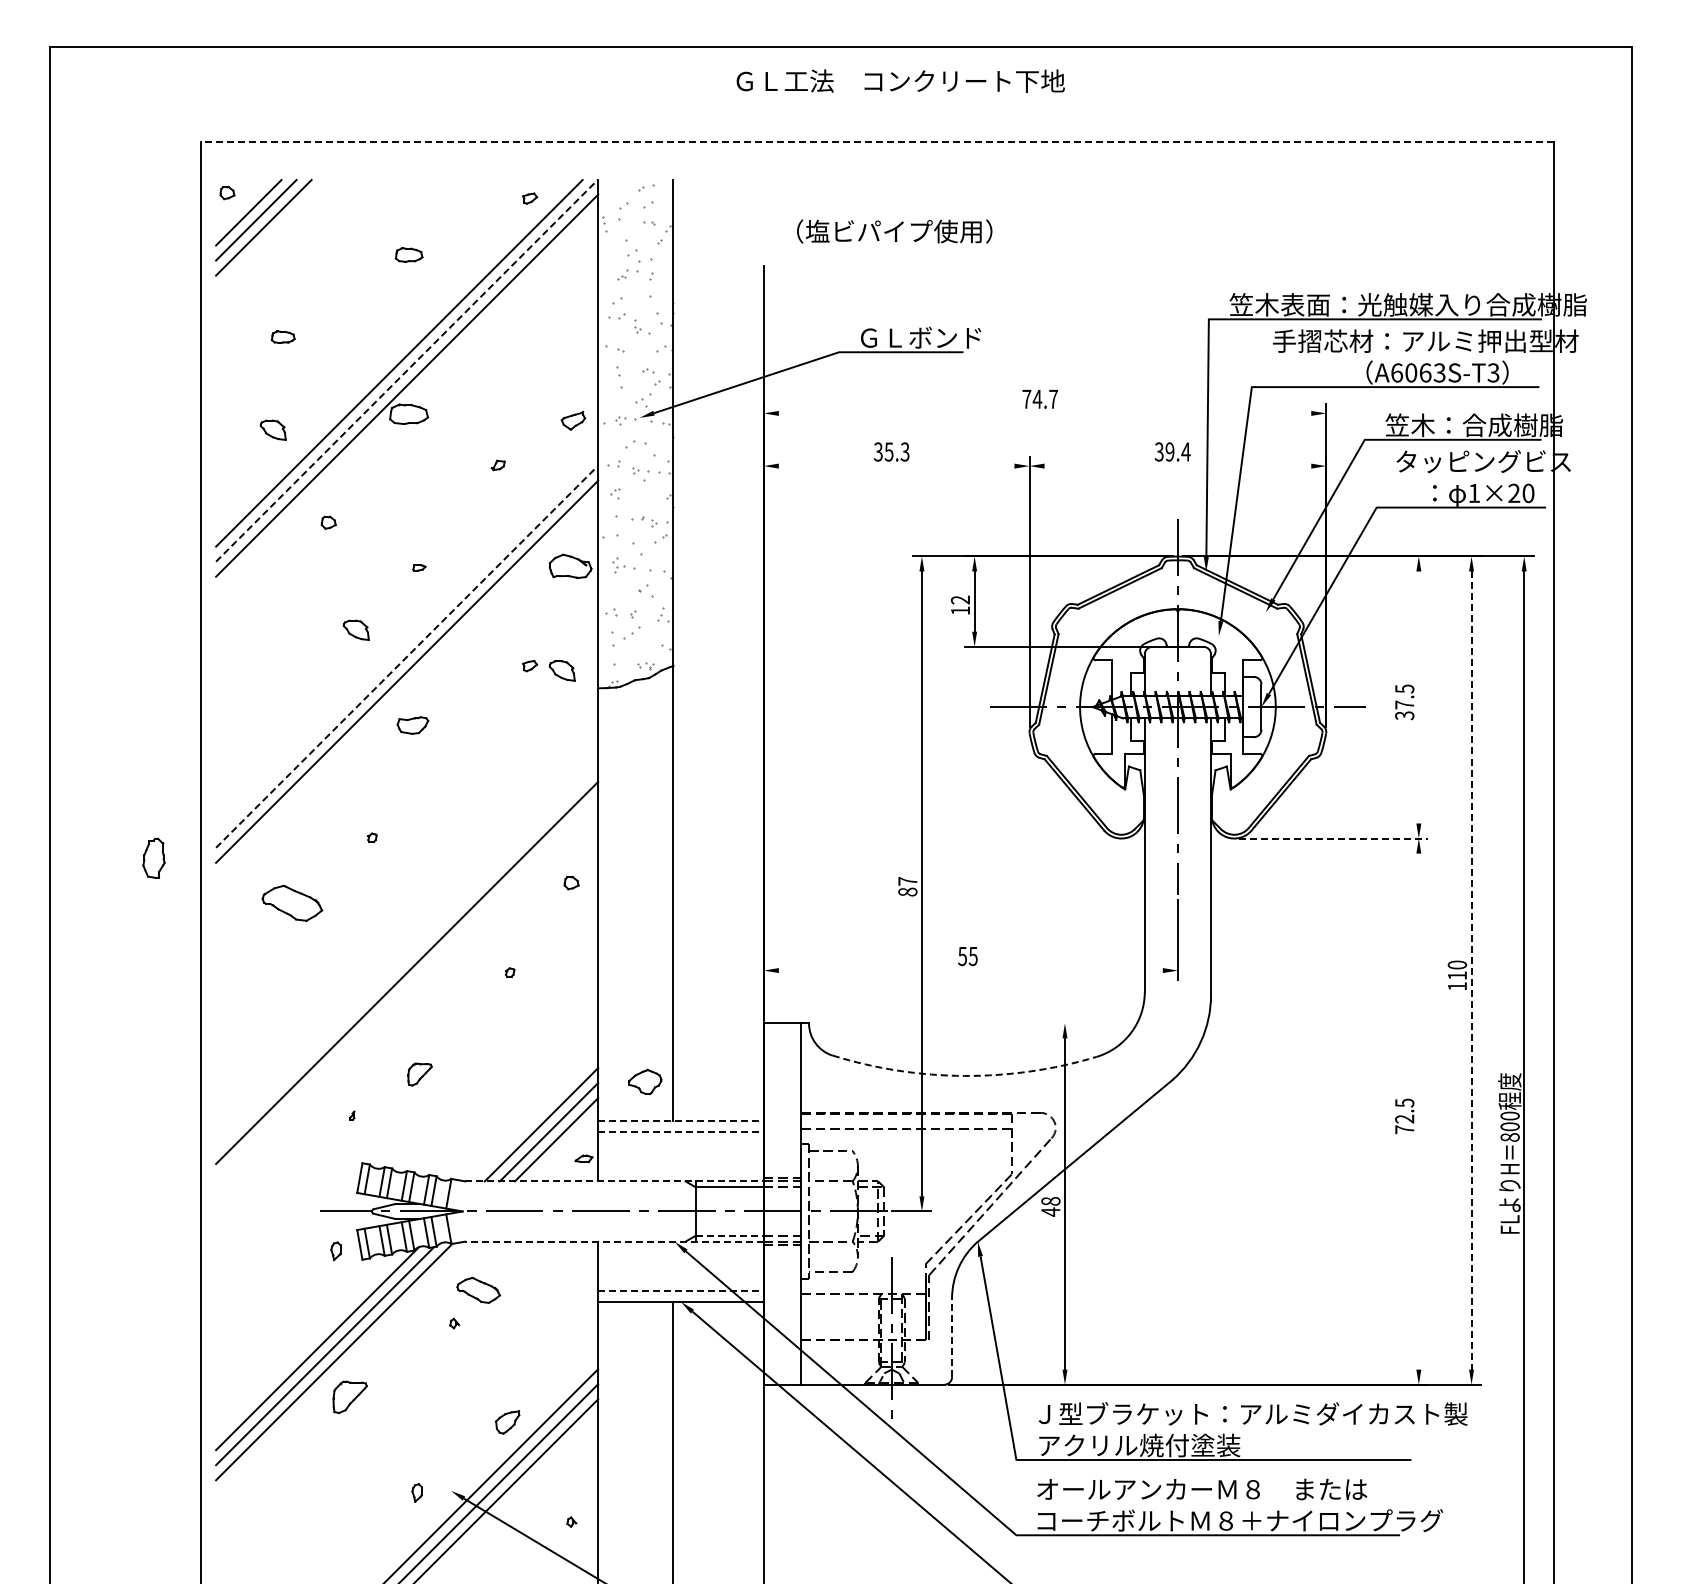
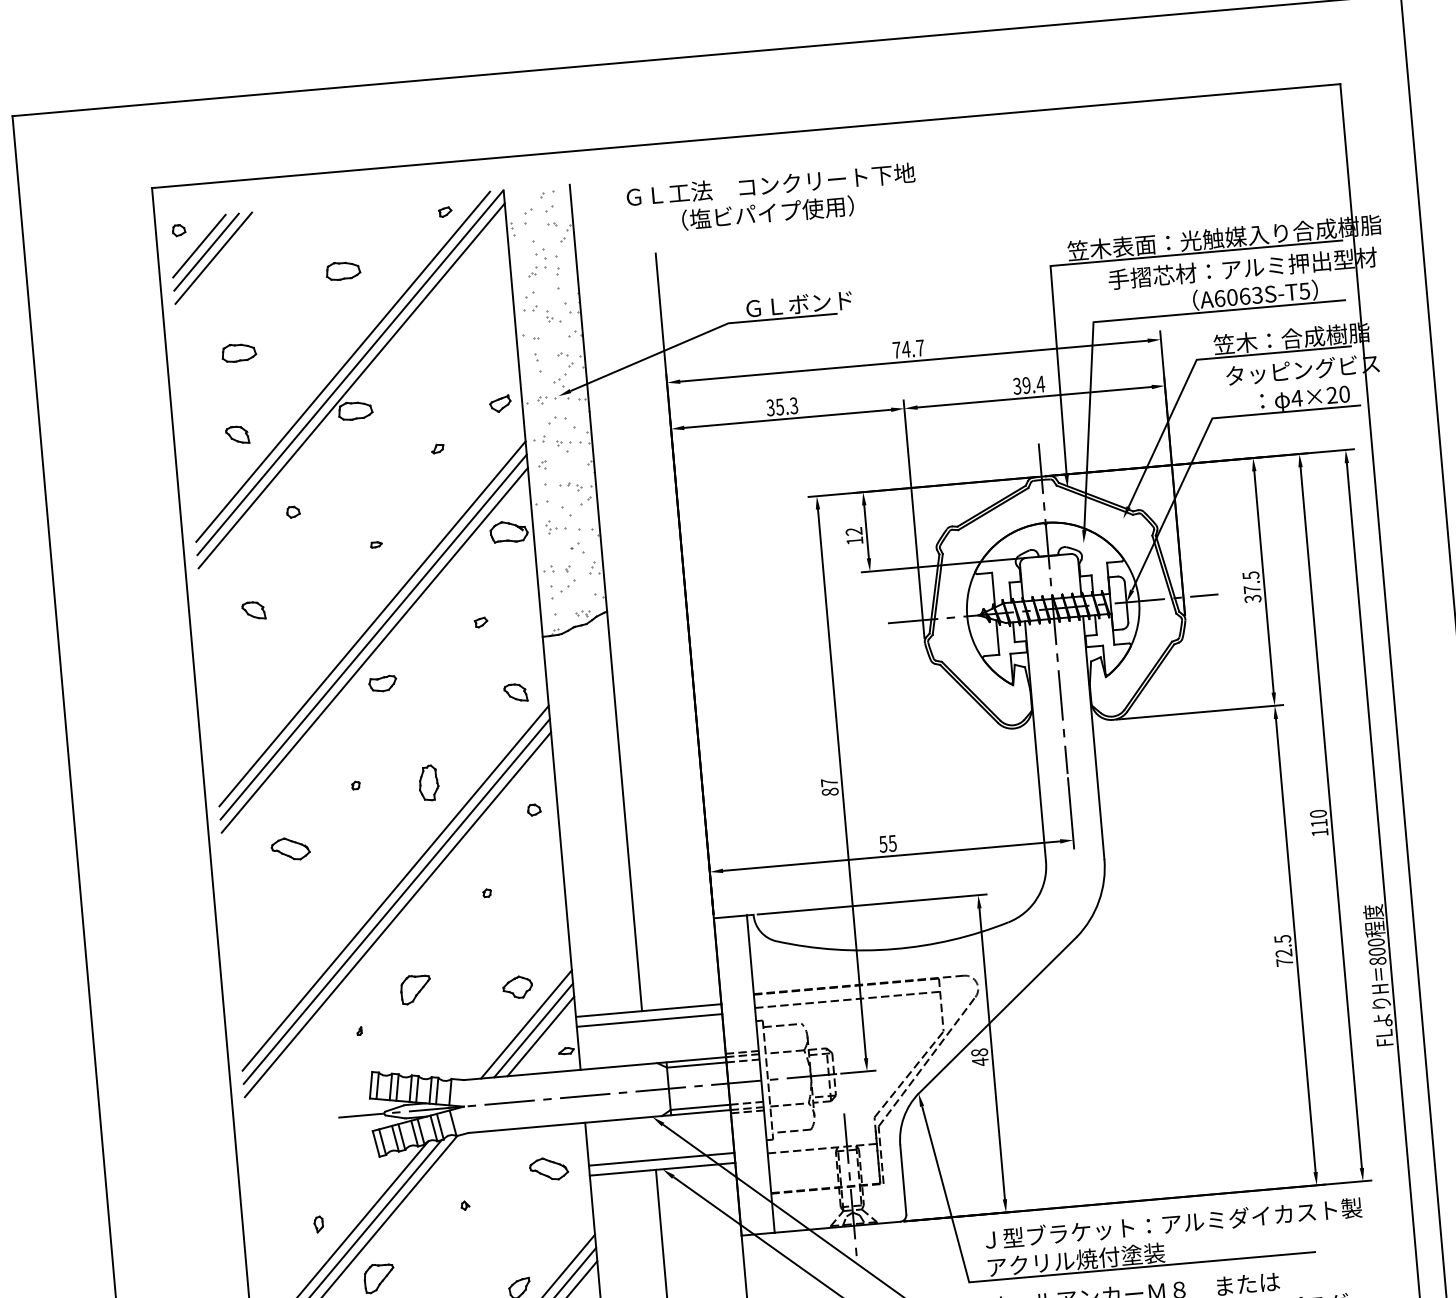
text: (900, 80) -> (770, 184), moved
line: (877, 142) -> (746, 136), dashed -> solid
part: (409, 254) -> (343, 270), size x1.43
part: (283, 336) -> (239, 352), size x1.67
line: (406, 370) -> (349, 372), dashed -> solid
text: (1493, 372) -> (1304, 290), A6063S-T3 -> A6063S-T5
line: (1044, 413) -> (913, 361), added
line: (896, 466) -> (787, 419), added
line: (1177, 466) -> (1034, 397), added
text: (1473, 493) -> (1296, 398), 1×20 -> 4×20
part: (355, 629) -> (253, 610), moved
line: (407, 656) -> (372, 623), dashed -> solid
part: (561, 670) -> (515, 692), moved
line: (407, 686) -> (375, 649), added
line: (1418, 697) -> (1263, 581), added
line: (1333, 838) -> (1199, 712), dashed -> solid
part: (153, 857) -> (428, 782), moved
part: (292, 902) -> (290, 848), size x0.71
line: (407, 957) -> (395, 887), added
line: (970, 970) -> (891, 856), added
line: (1471, 971) -> (1331, 818), dashed -> solid
line: (407, 987) -> (398, 914), added
line: (943, 1023) -> (871, 904), added
part: (419, 1074) -> (415, 989), size x1.43
arc: (964, 1075) -> (894, 948), dashed -> solid
part: (645, 1081) -> (517, 986), moved
line: (1418, 1111) -> (1295, 945), added
line: (681, 1121) -> (649, 1010), dashed -> solid
line: (681, 1132) -> (649, 1020), dashed -> solid
line: (615, 1181) -> (595, 1068), dashed -> solid
line: (729, 1235) -> (700, 1107), dashed -> solid
line: (614, 1241) -> (599, 1121), dashed -> solid
part: (335, 1251) -> (318, 1224), moved
part: (478, 1290) -> (548, 1169), moved
line: (681, 1290) -> (662, 1159), dashed -> solid
line: (952, 1337) -> (903, 1179), dashed -> solid

